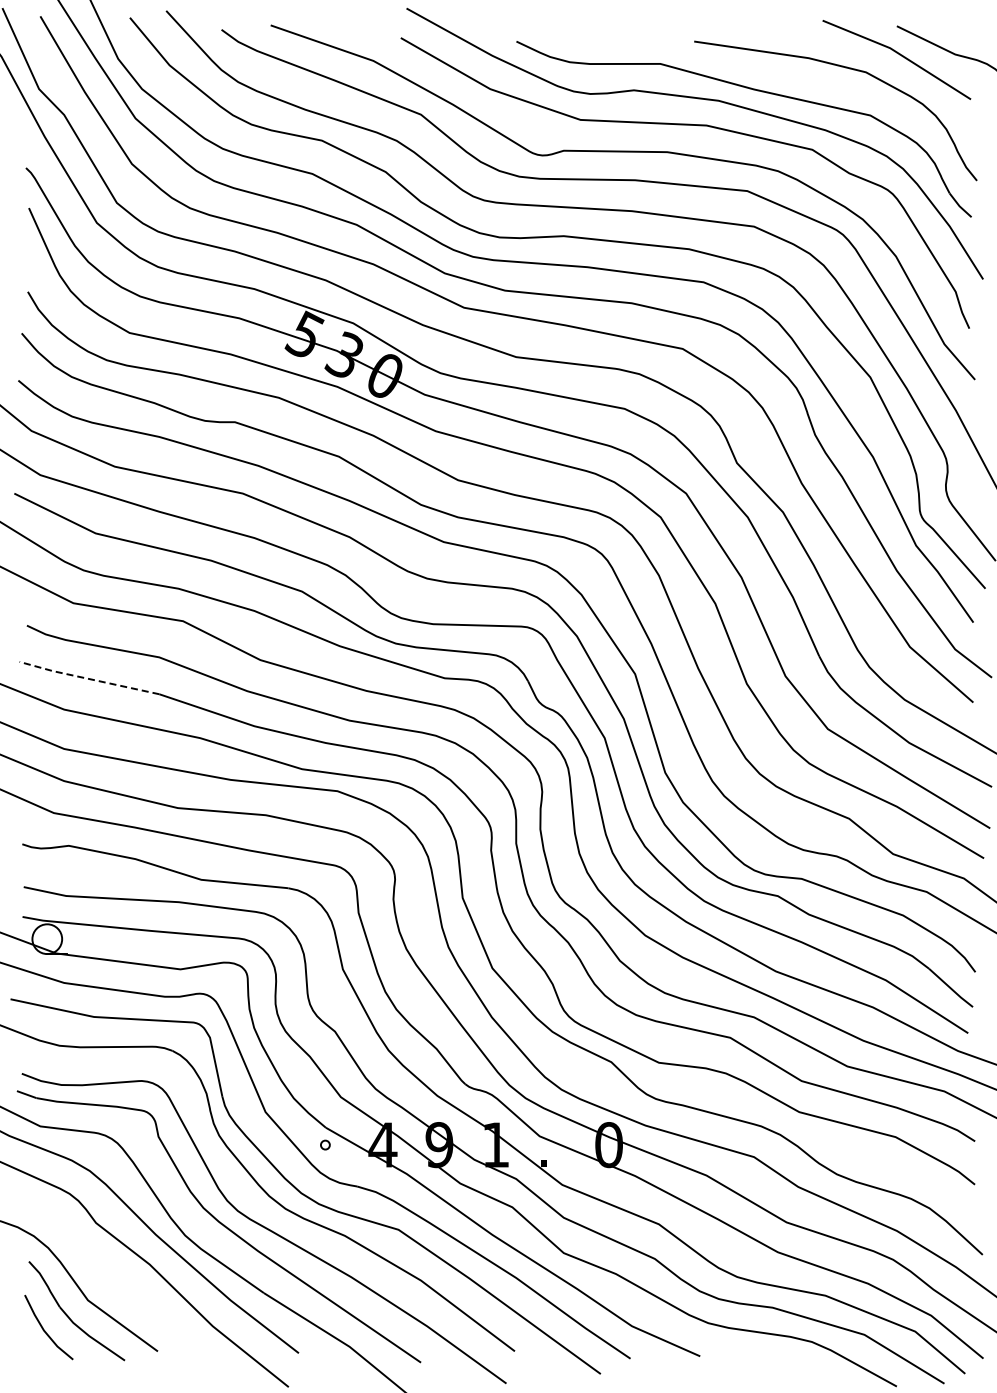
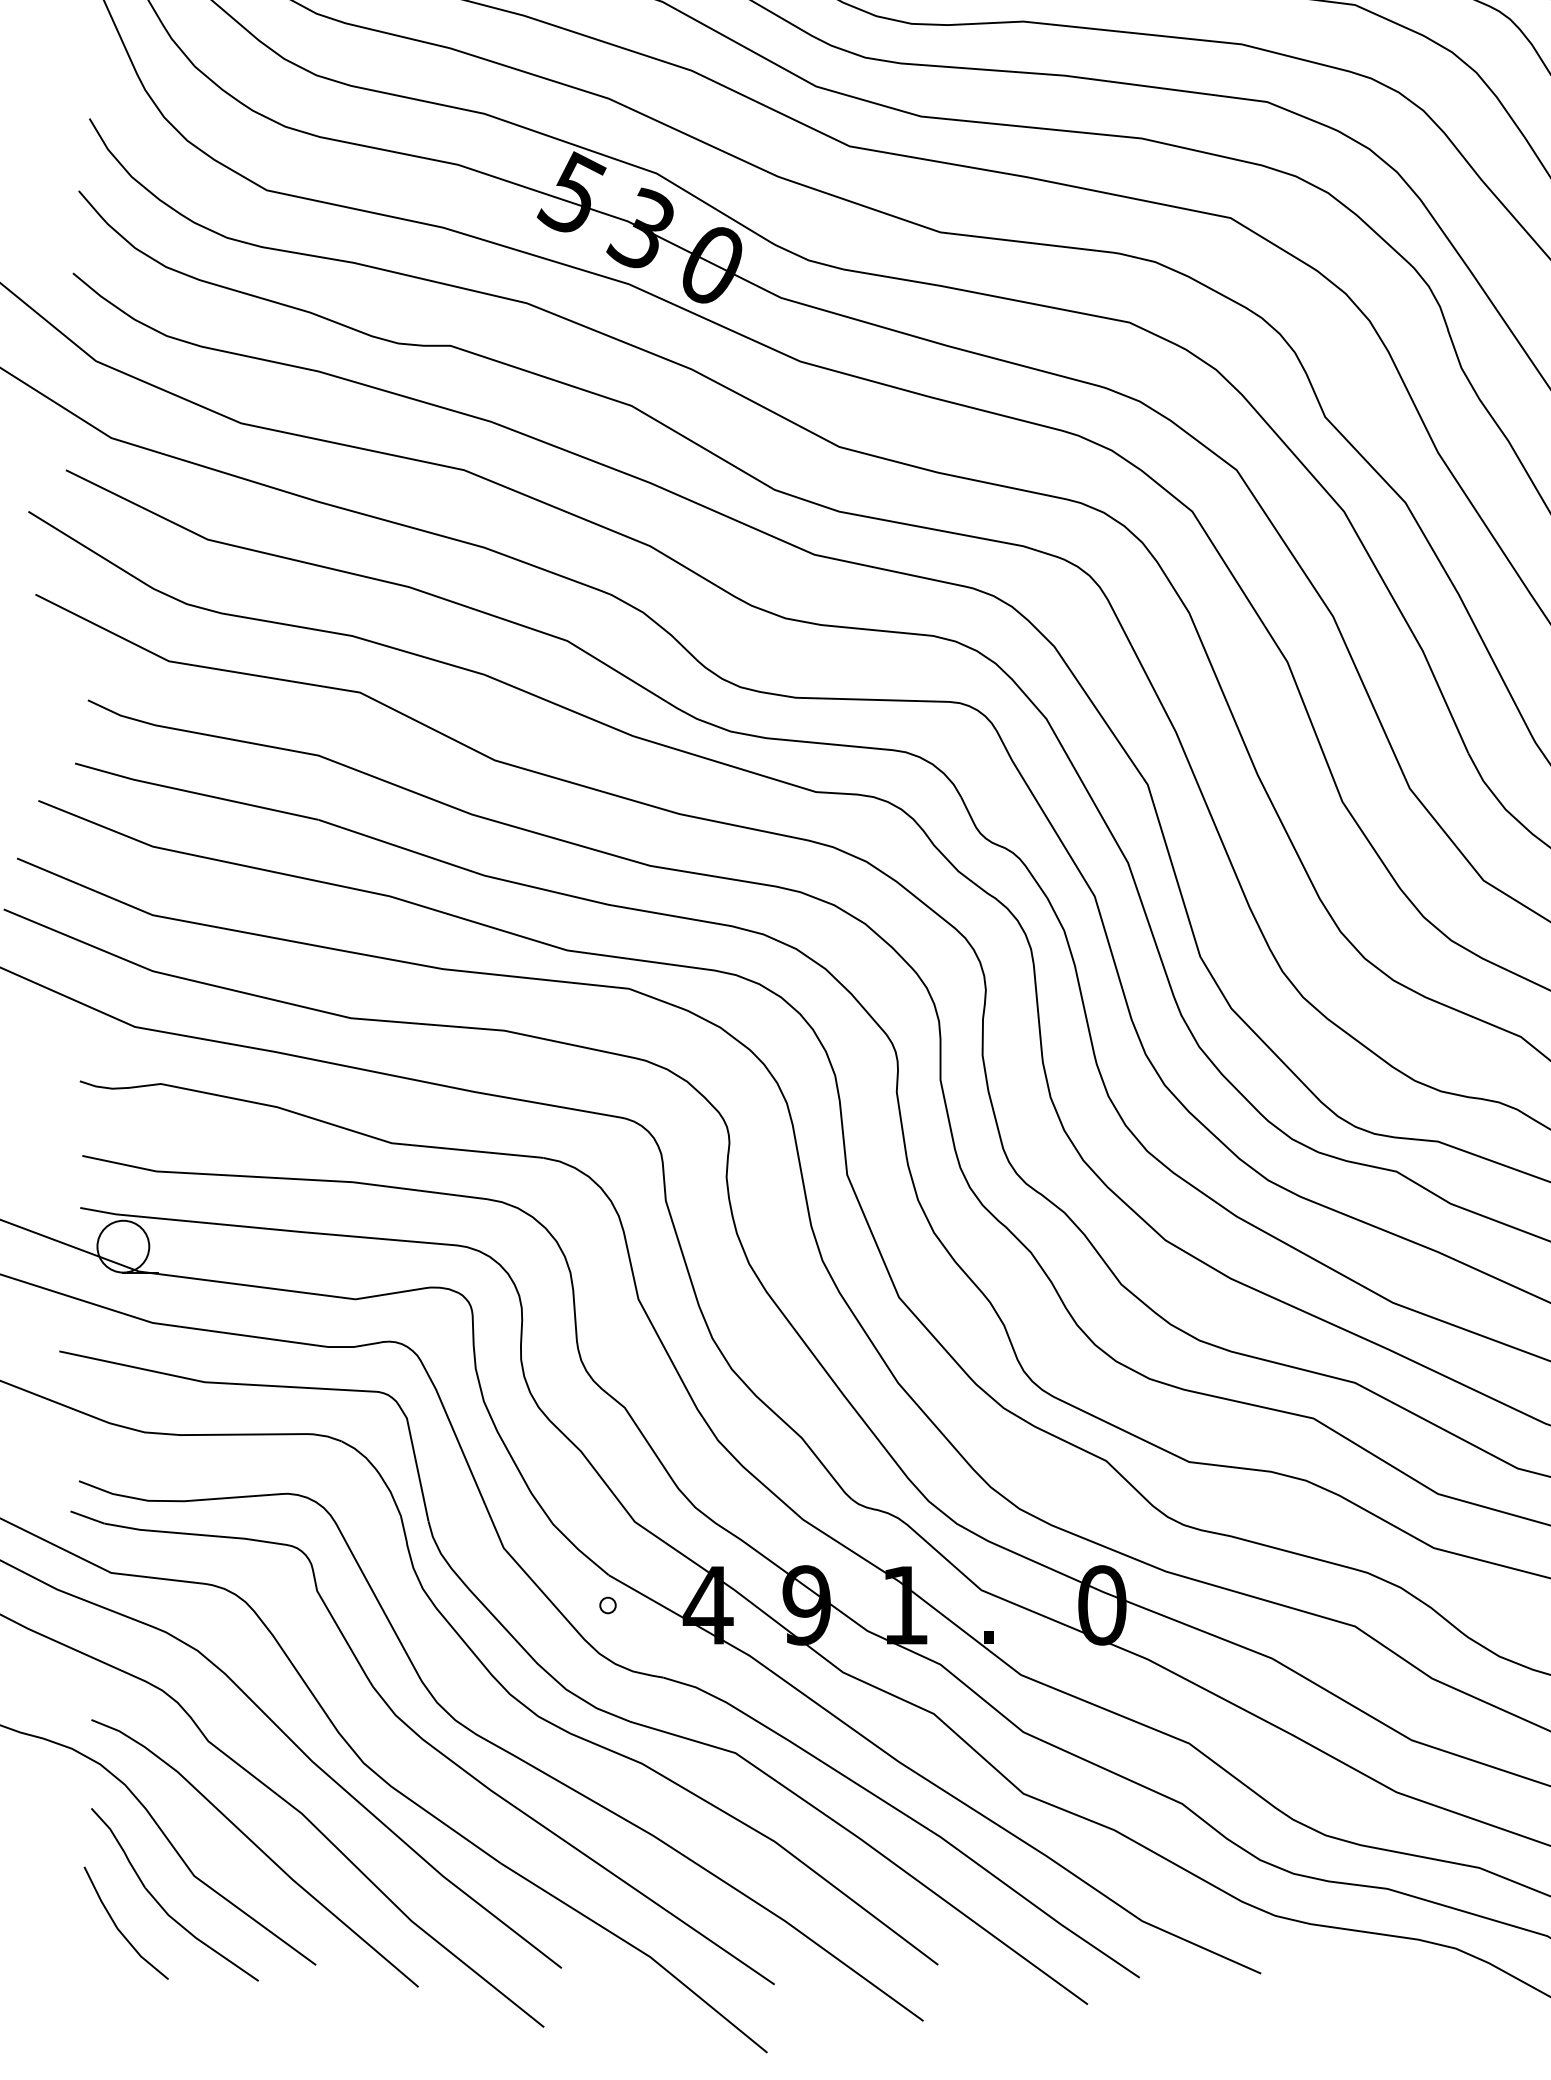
line: (88, 678) -> (195, 792), dashed -> solid
curve: (124, 1285) -> (257, 1850), added

